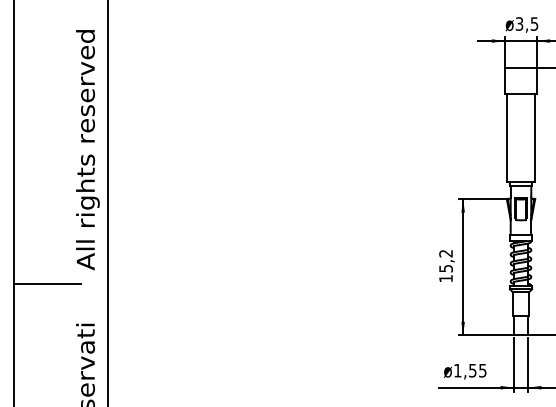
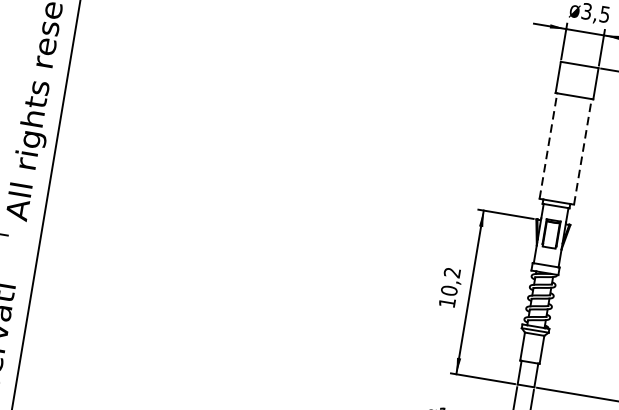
line: (506, 138) -> (548, 146), solid -> dashed
line: (535, 138) -> (583, 152), solid -> dashed
text: (445, 268) -> (448, 290), 15,2 -> 10,2

